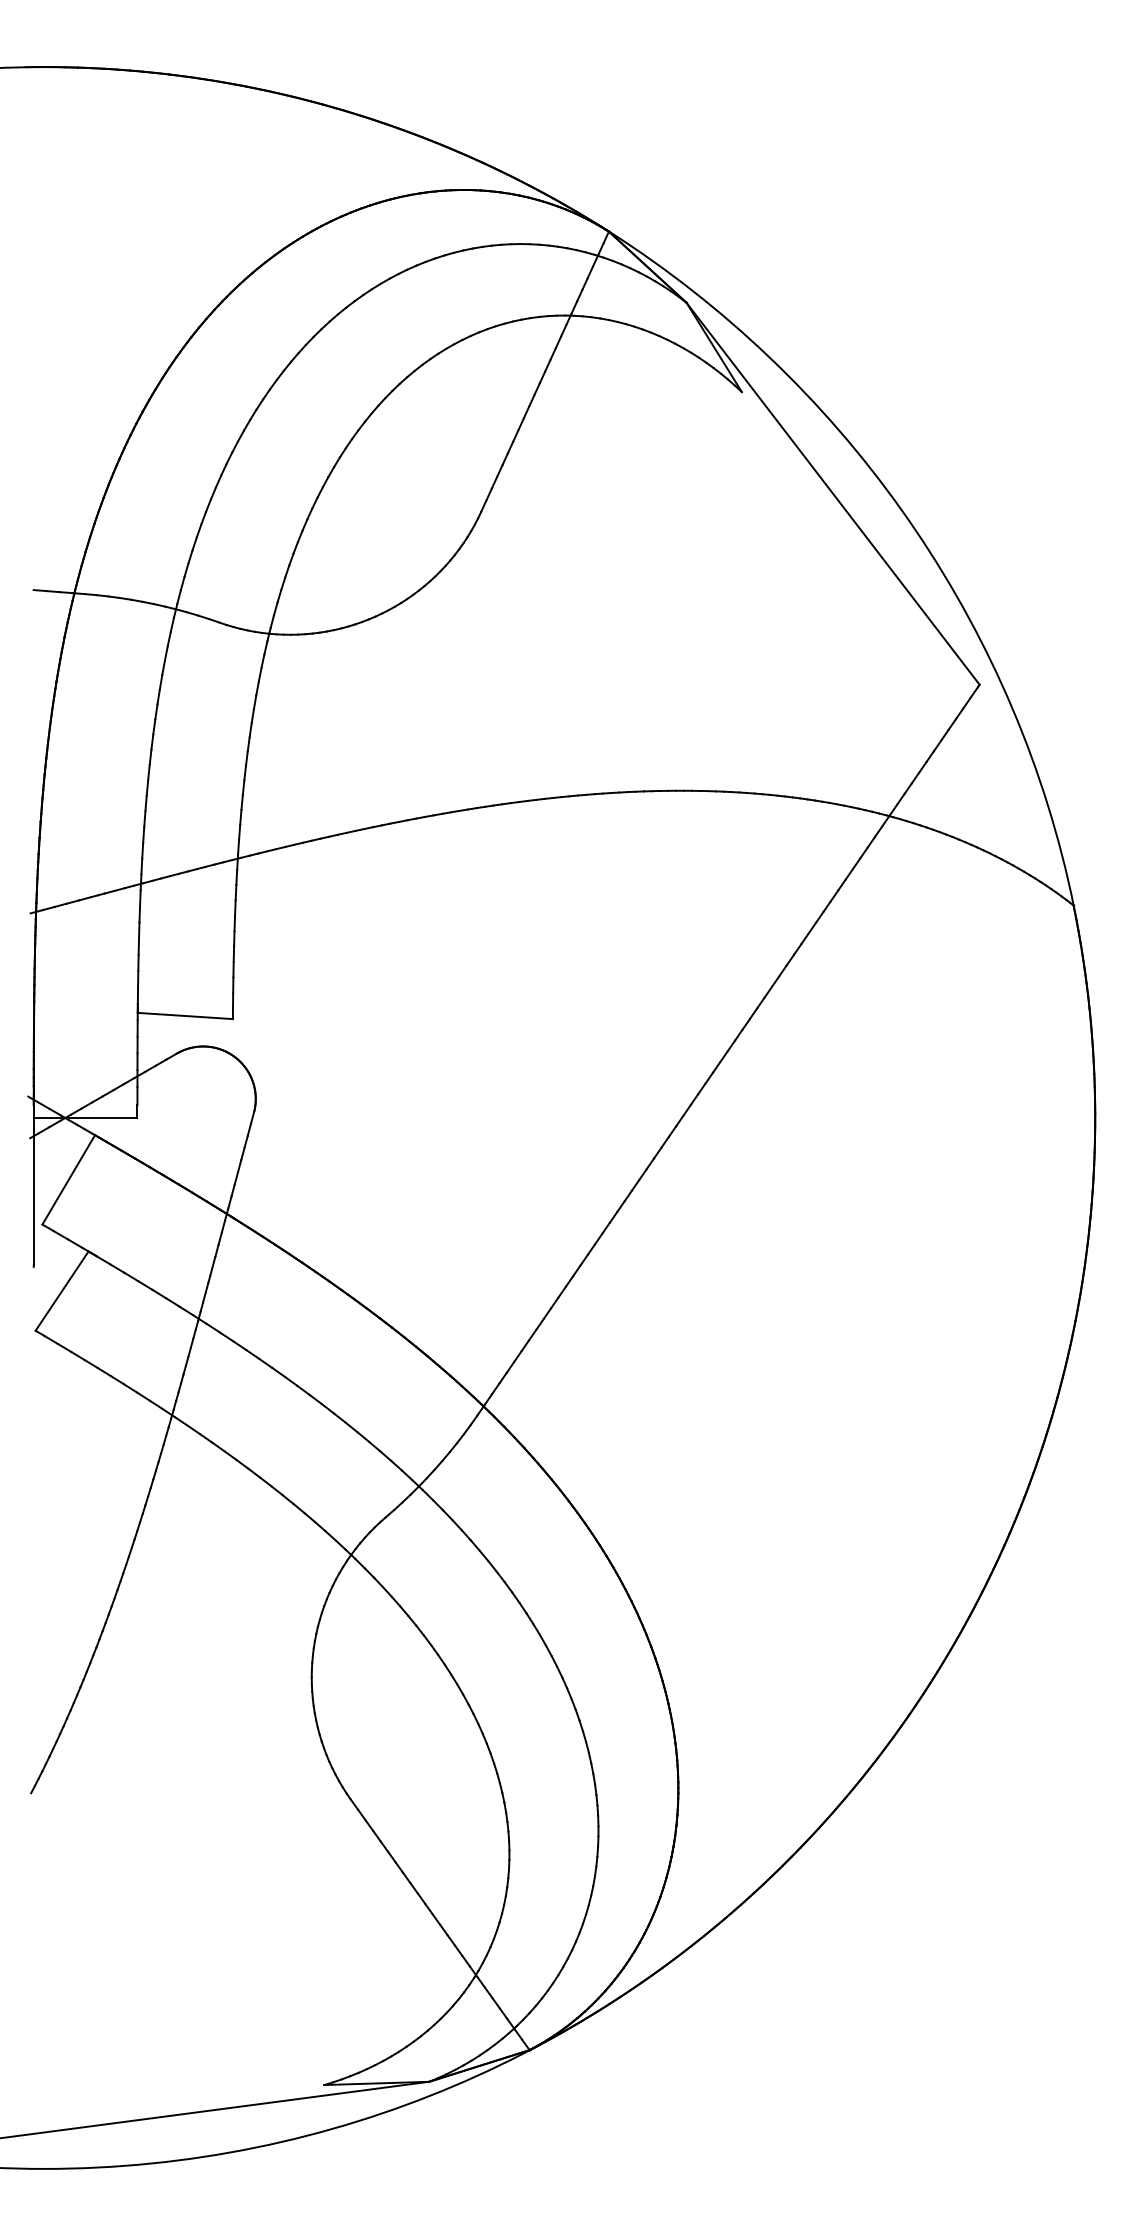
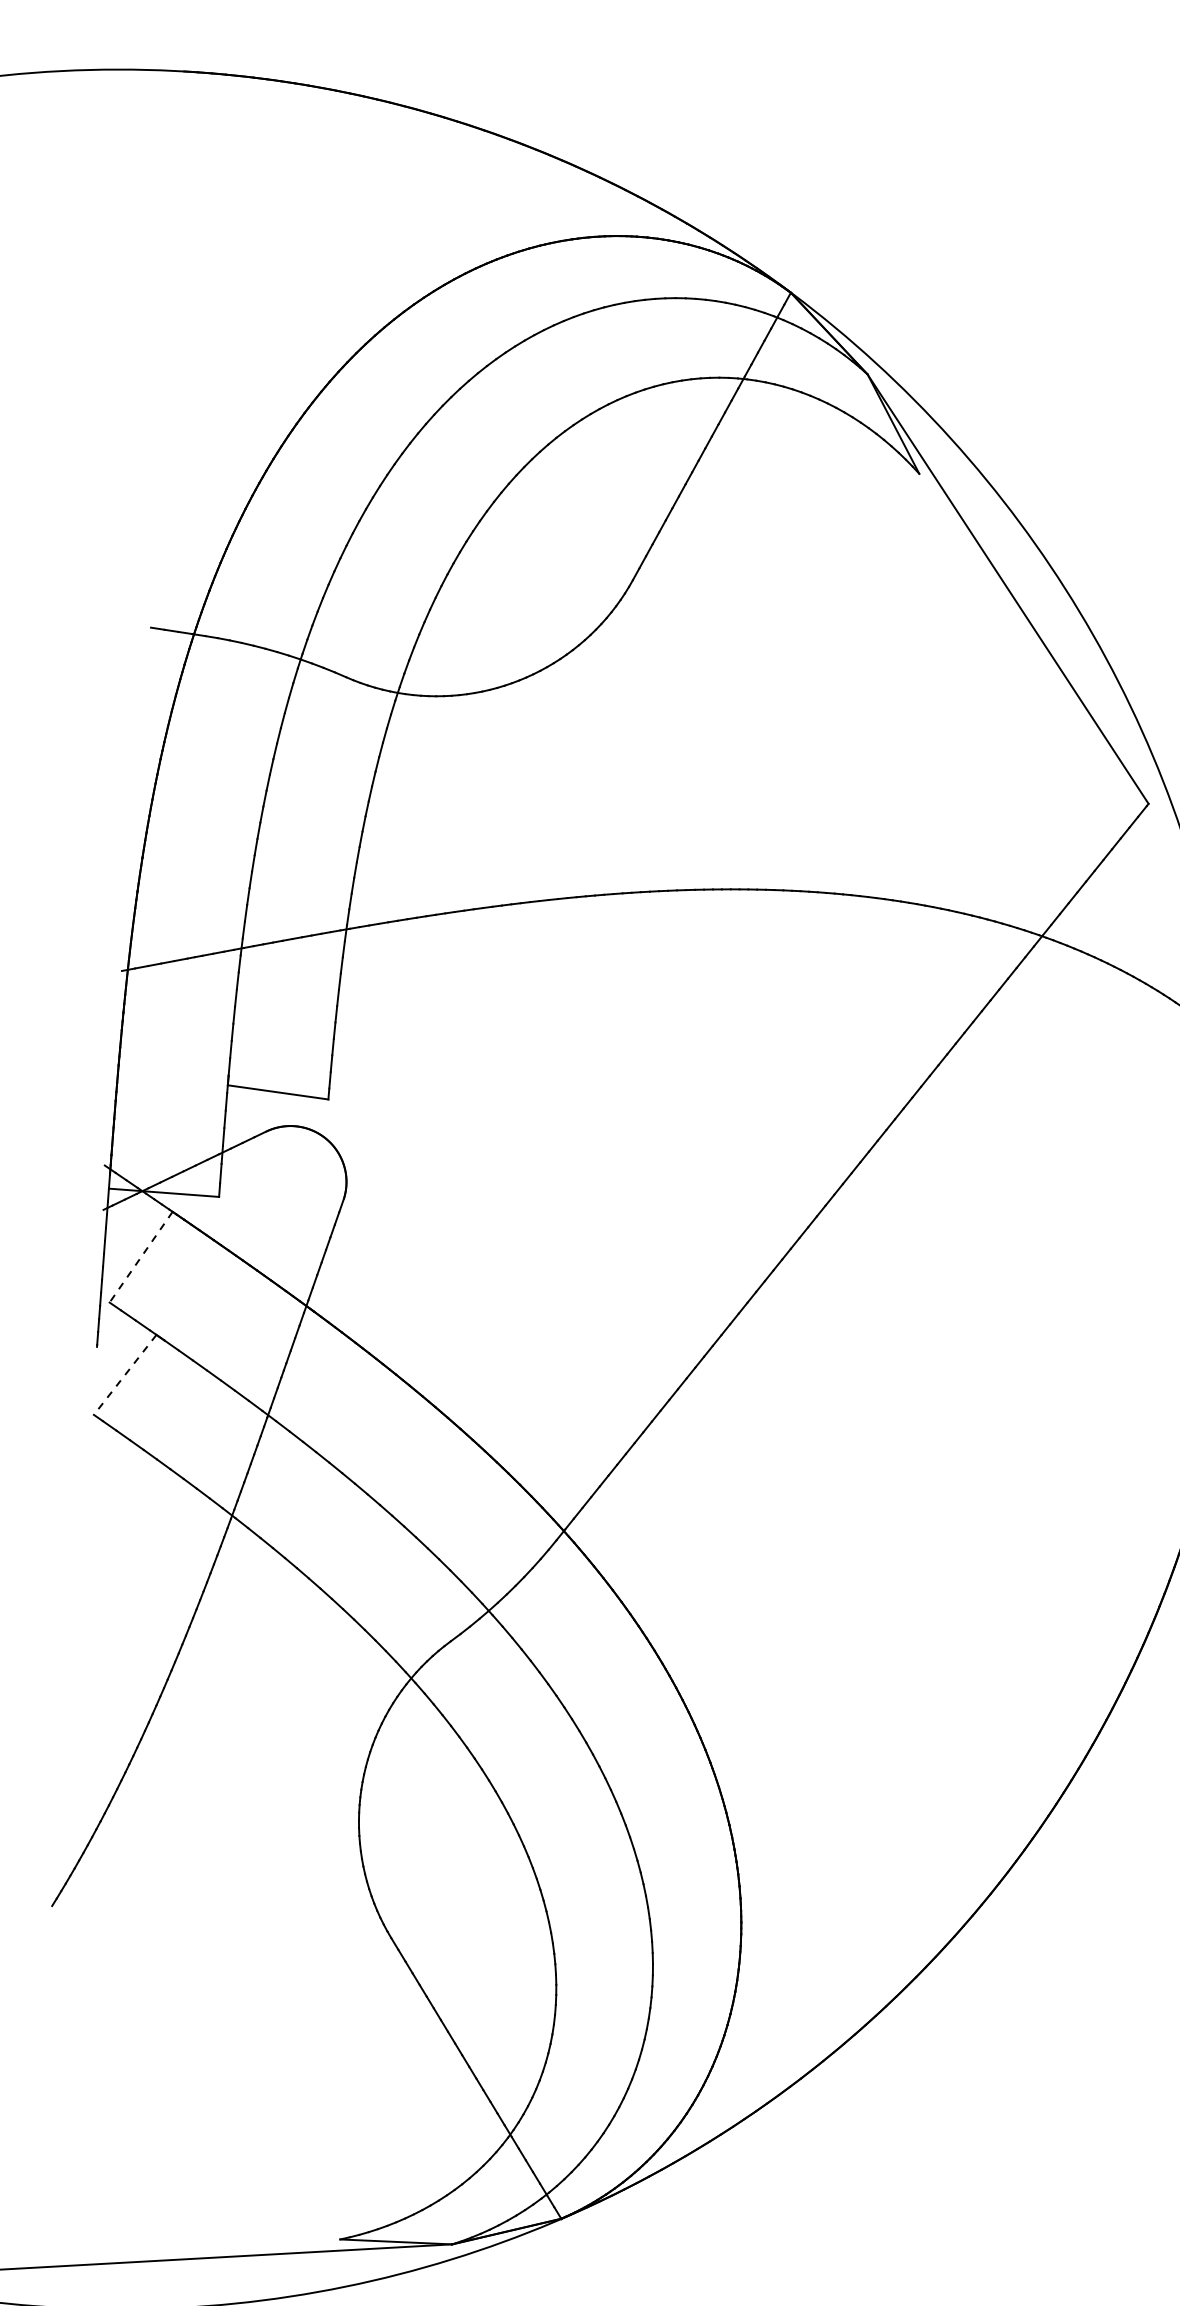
line: (68, 1179) -> (140, 1256), solid -> dashed
line: (62, 1291) -> (125, 1375), solid -> dashed

